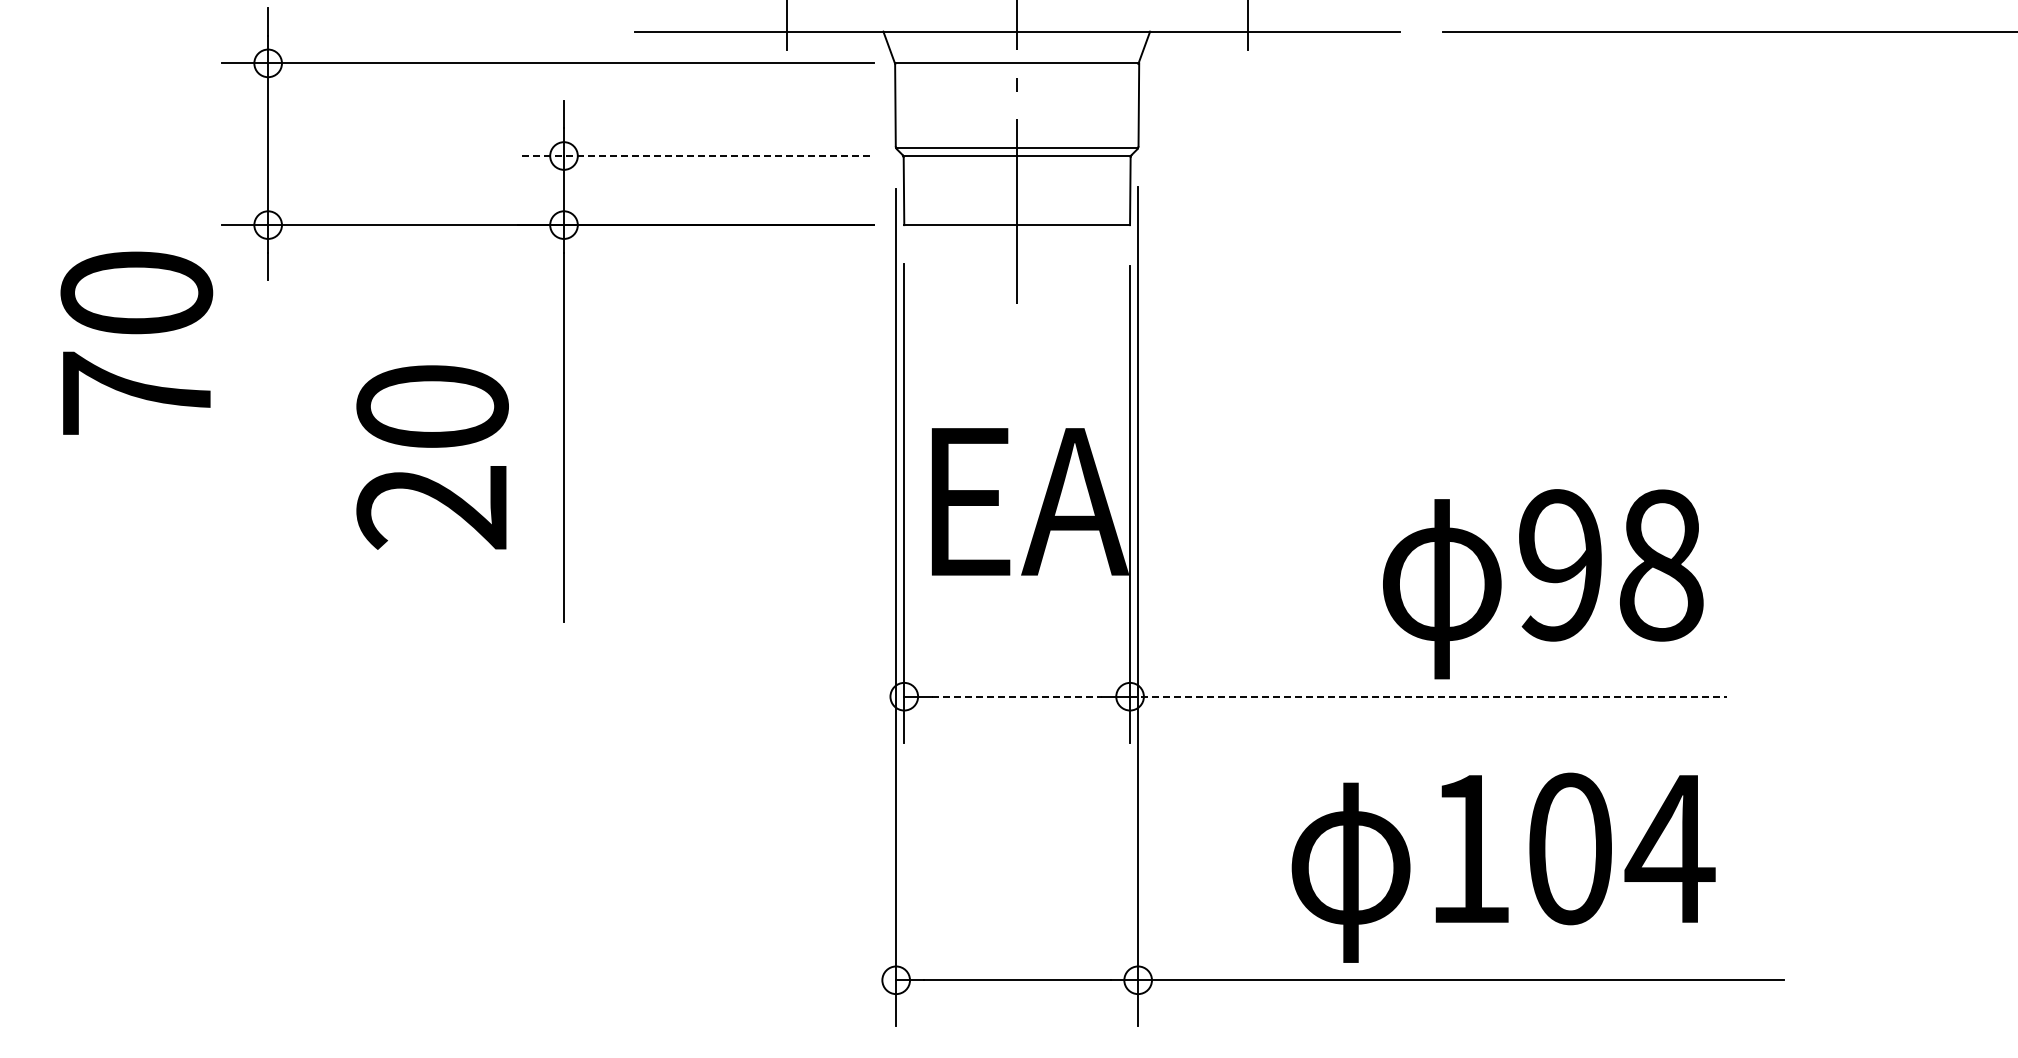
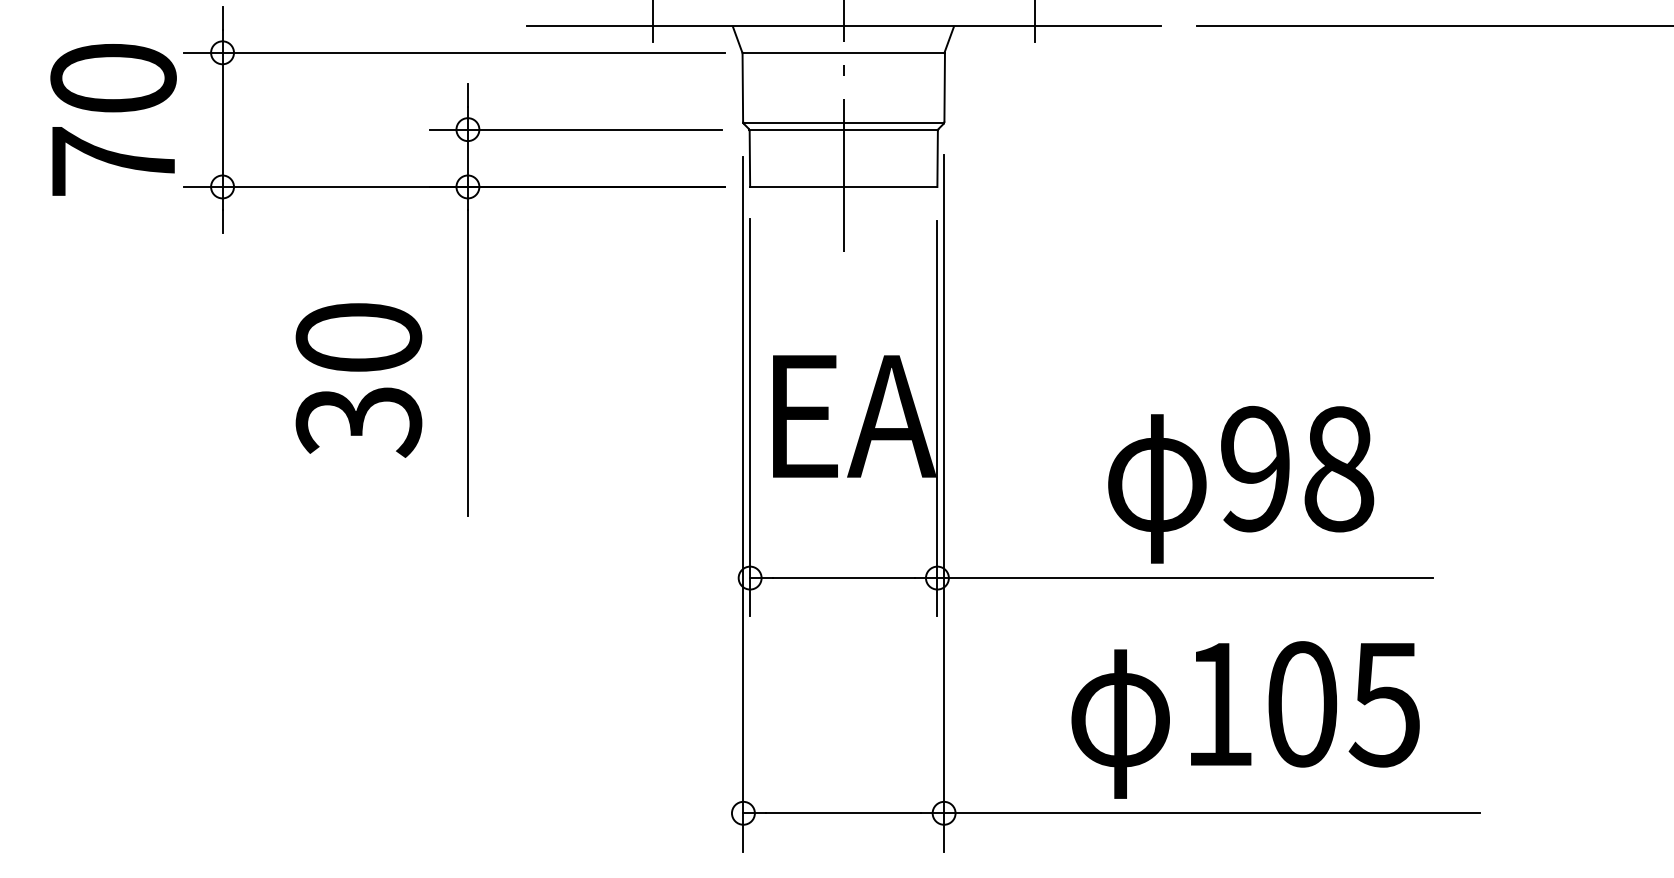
line: (693, 156) -> (575, 130), dashed -> solid
text: (136, 342) -> (113, 119), moved
text: (432, 508) -> (358, 421), 20 -> 30
text: (1543, 584) -> (1241, 485), moved
line: (1017, 696) -> (844, 577), dashed -> solid
line: (1428, 696) -> (1184, 577), dashed -> solid
text: (1669, 850) -> (1384, 705), 104 -> 105

